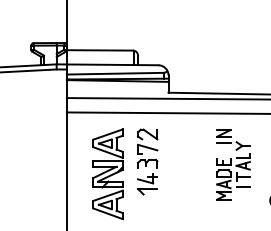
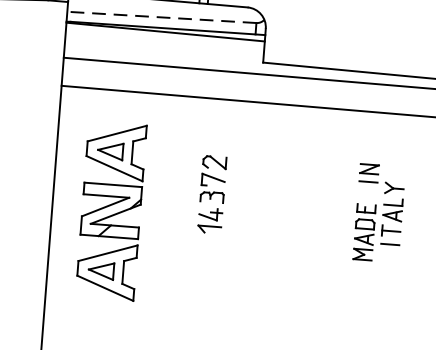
line: (114, 73) -> (160, 16), solid -> dashed
part: (147, 161) -> (211, 193), size x0.6
part: (233, 164) -> (379, 212), size x0.7
part: (107, 174) -> (110, 211), moved

